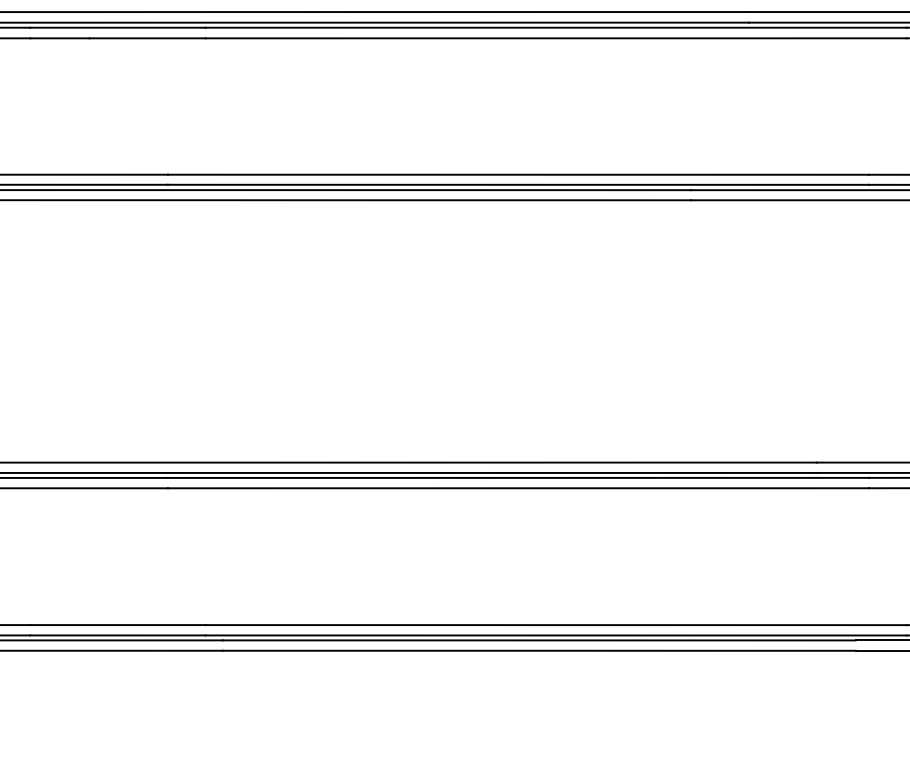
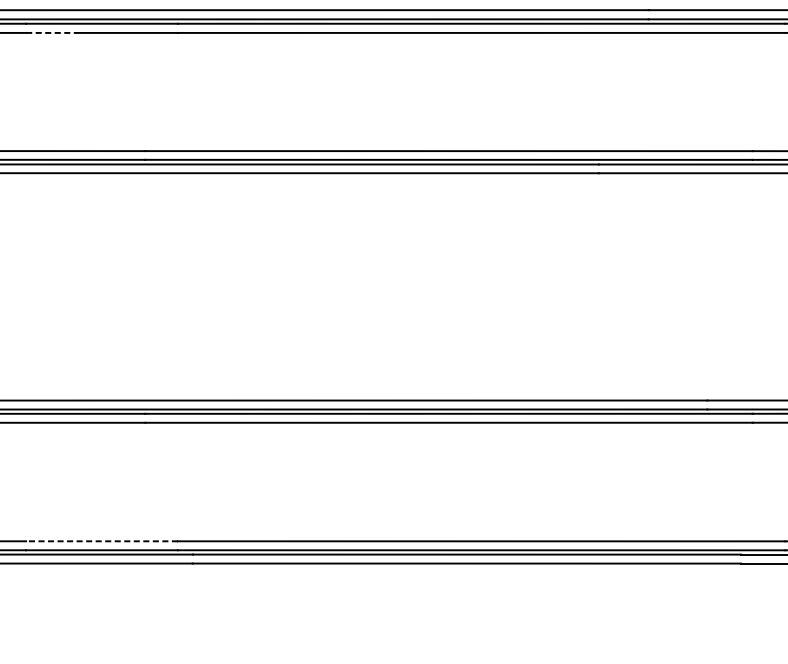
line: (59, 38) -> (51, 33), solid -> dashed
line: (118, 625) -> (102, 541), solid -> dashed

